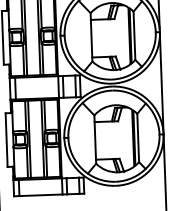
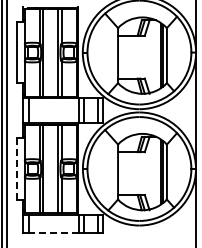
line: (6, 140) -> (17, 169), solid -> dashed
line: (40, 195) -> (53, 233), solid -> dashed

